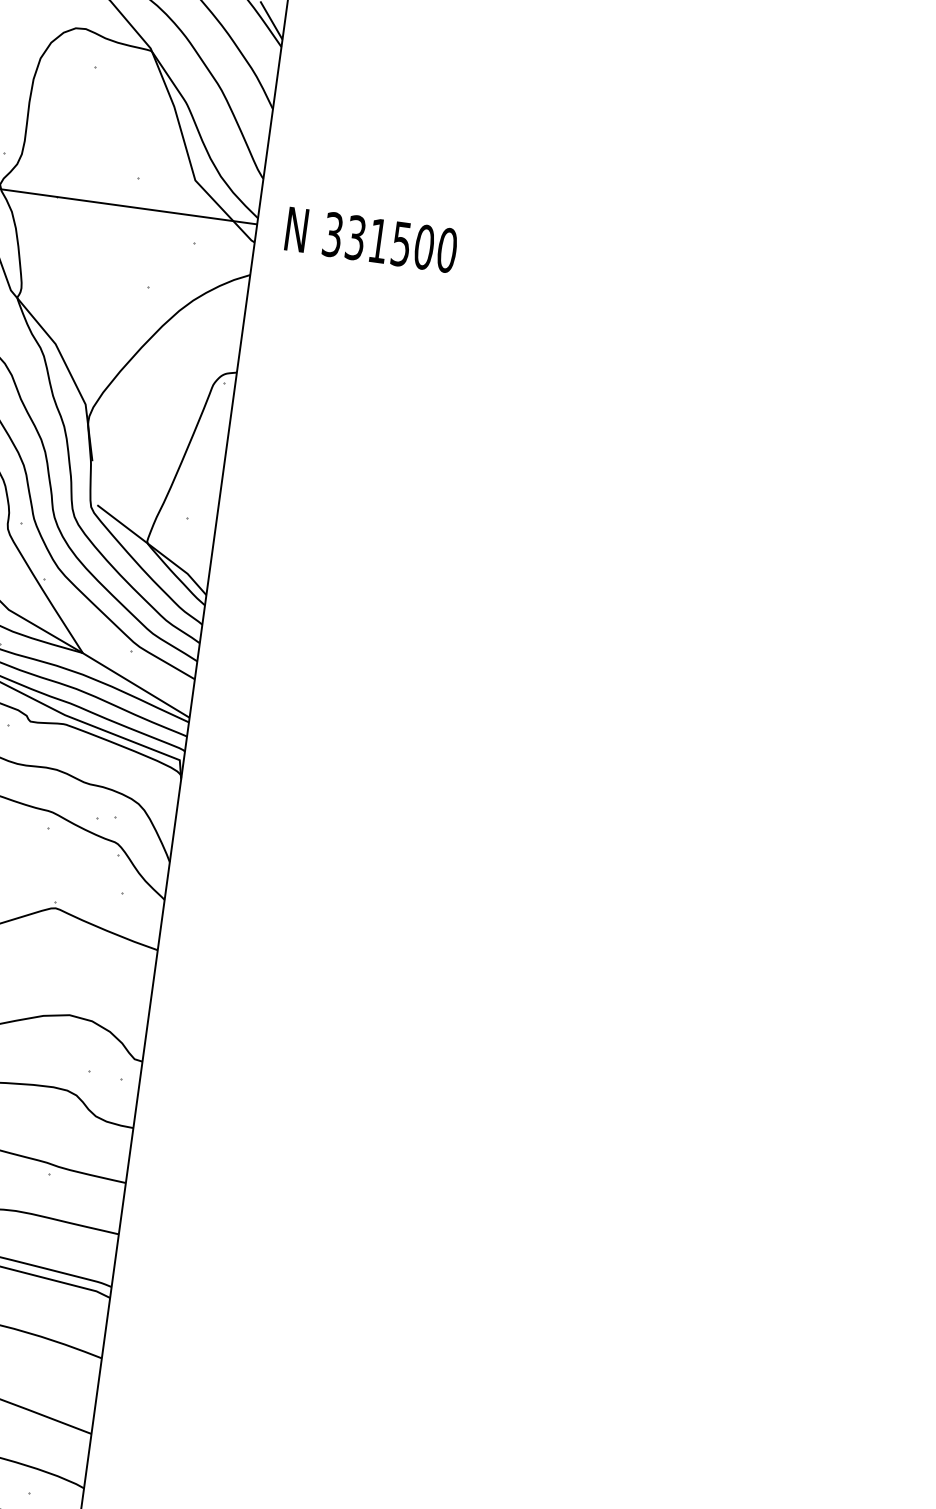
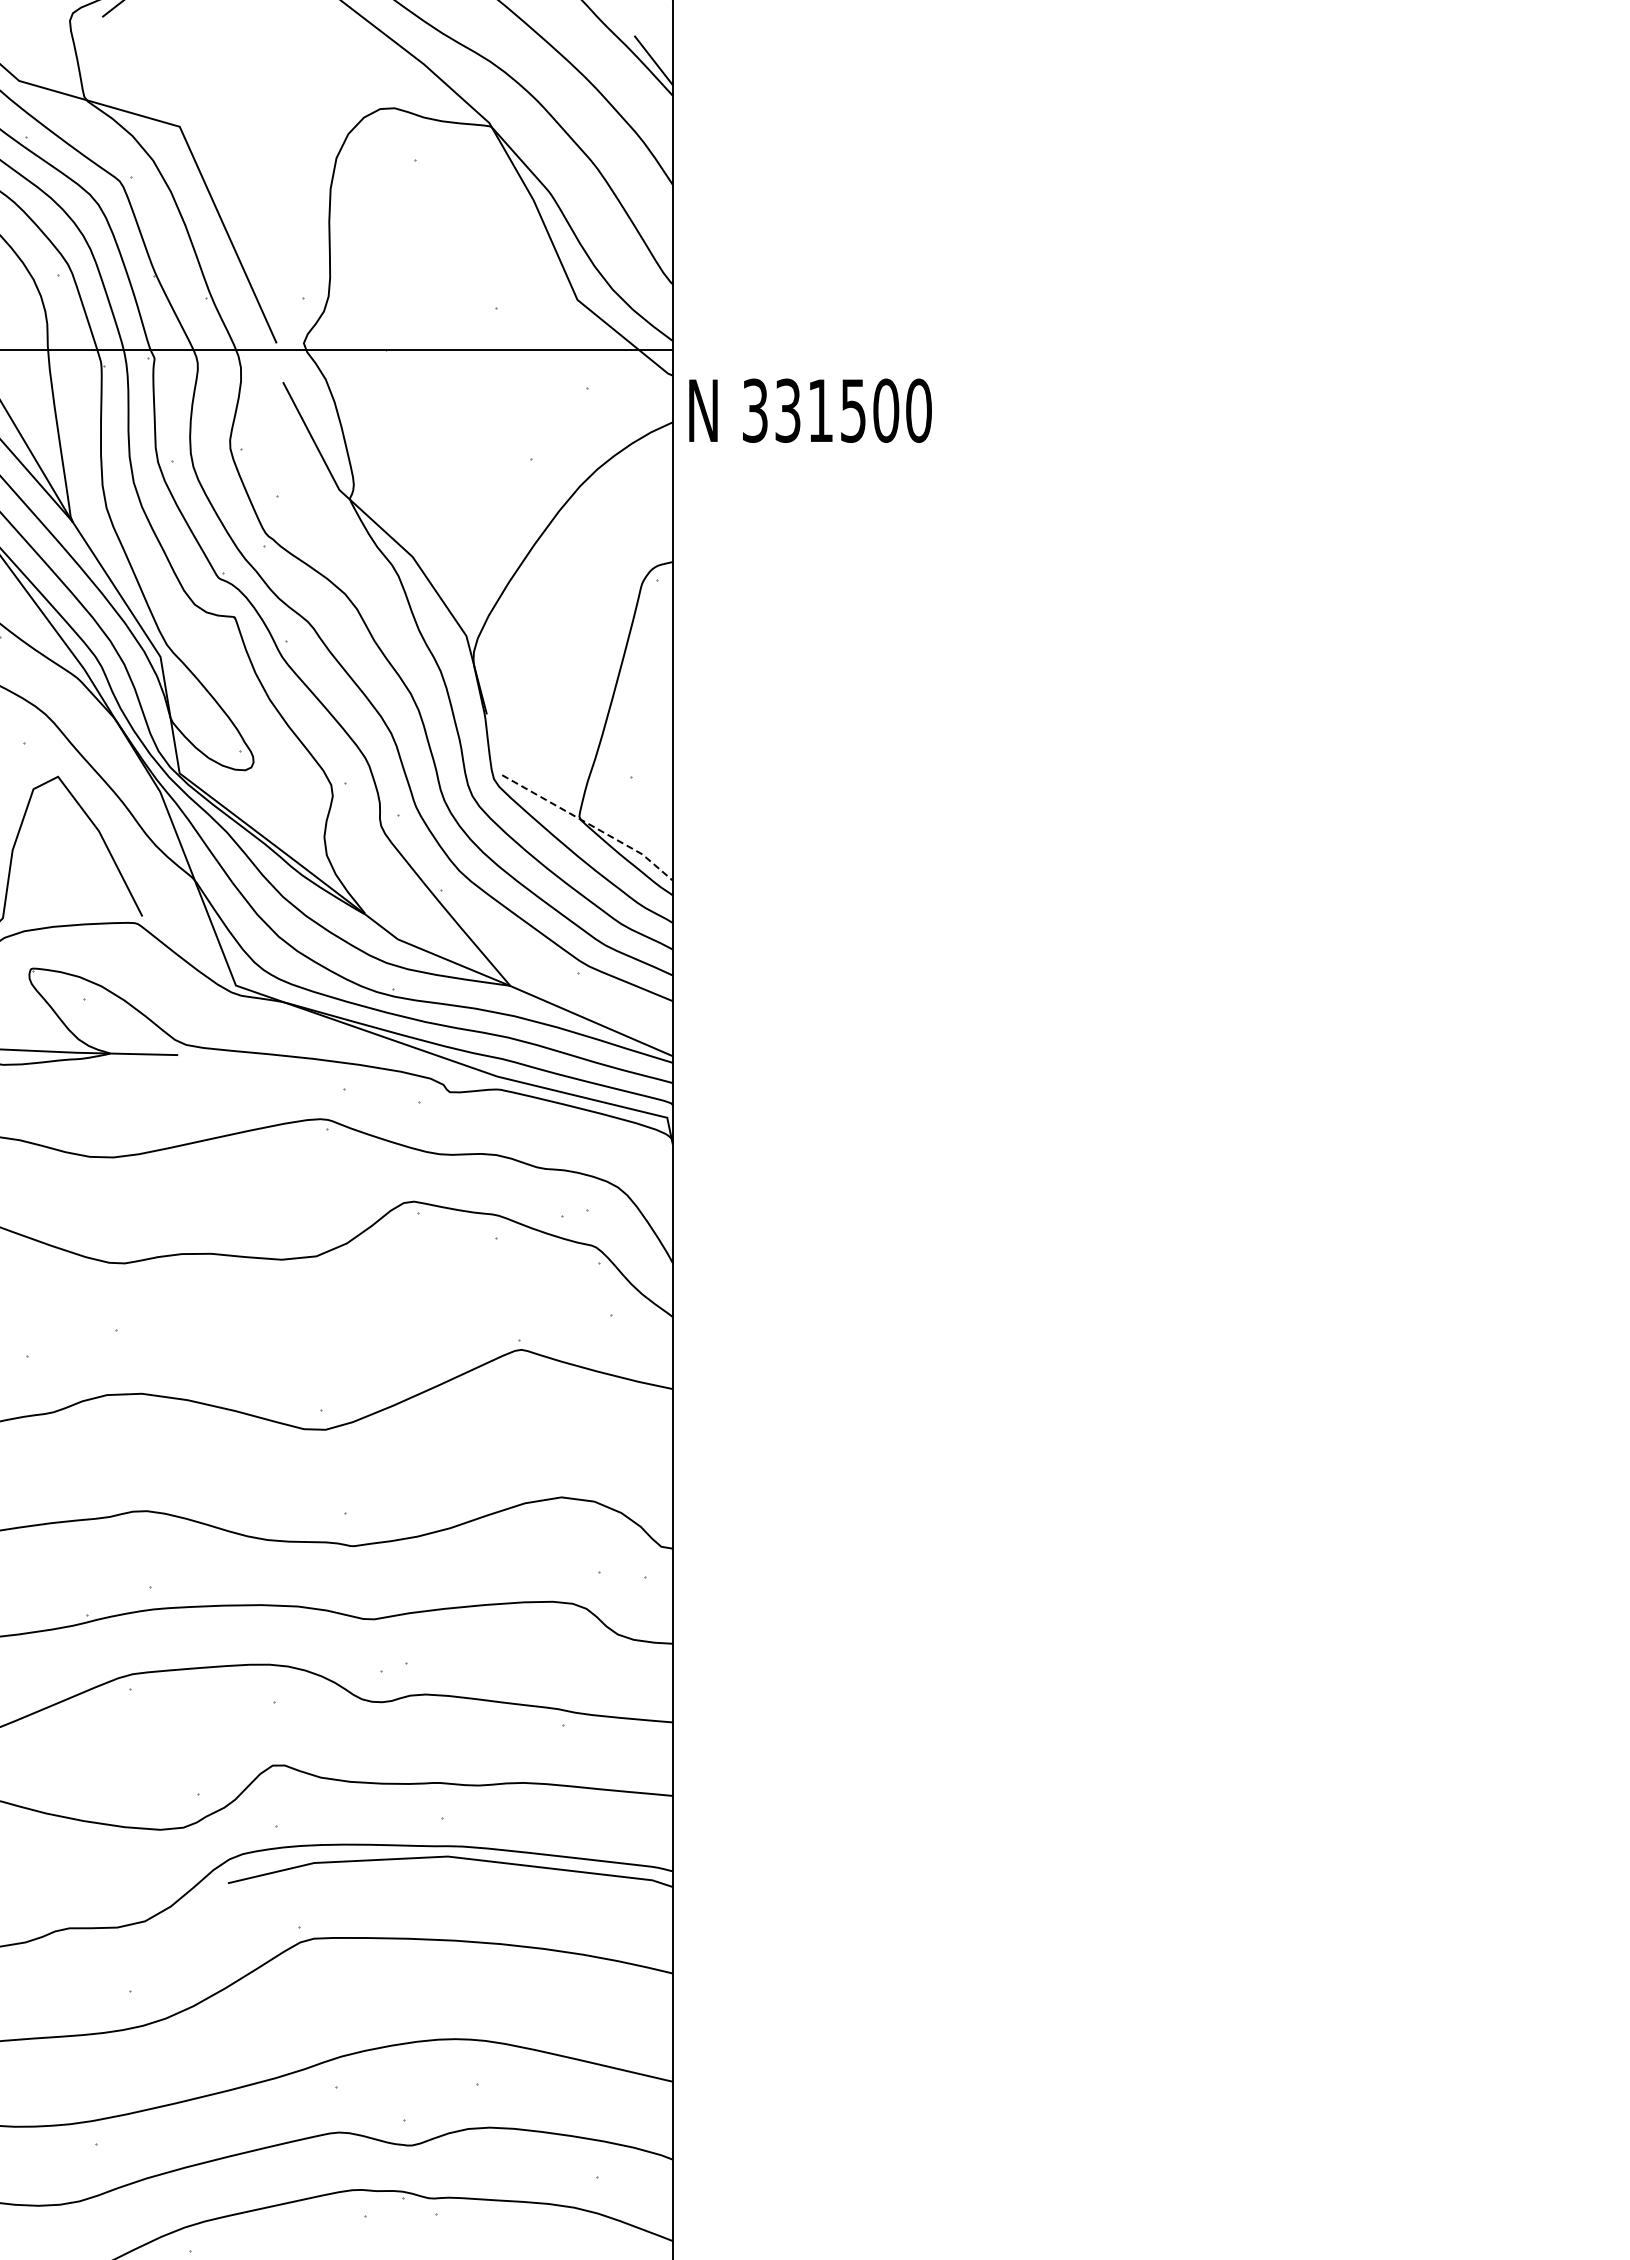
text: (371, 239) -> (810, 410), moved
line: (154, 548) -> (591, 825), solid -> dashed

